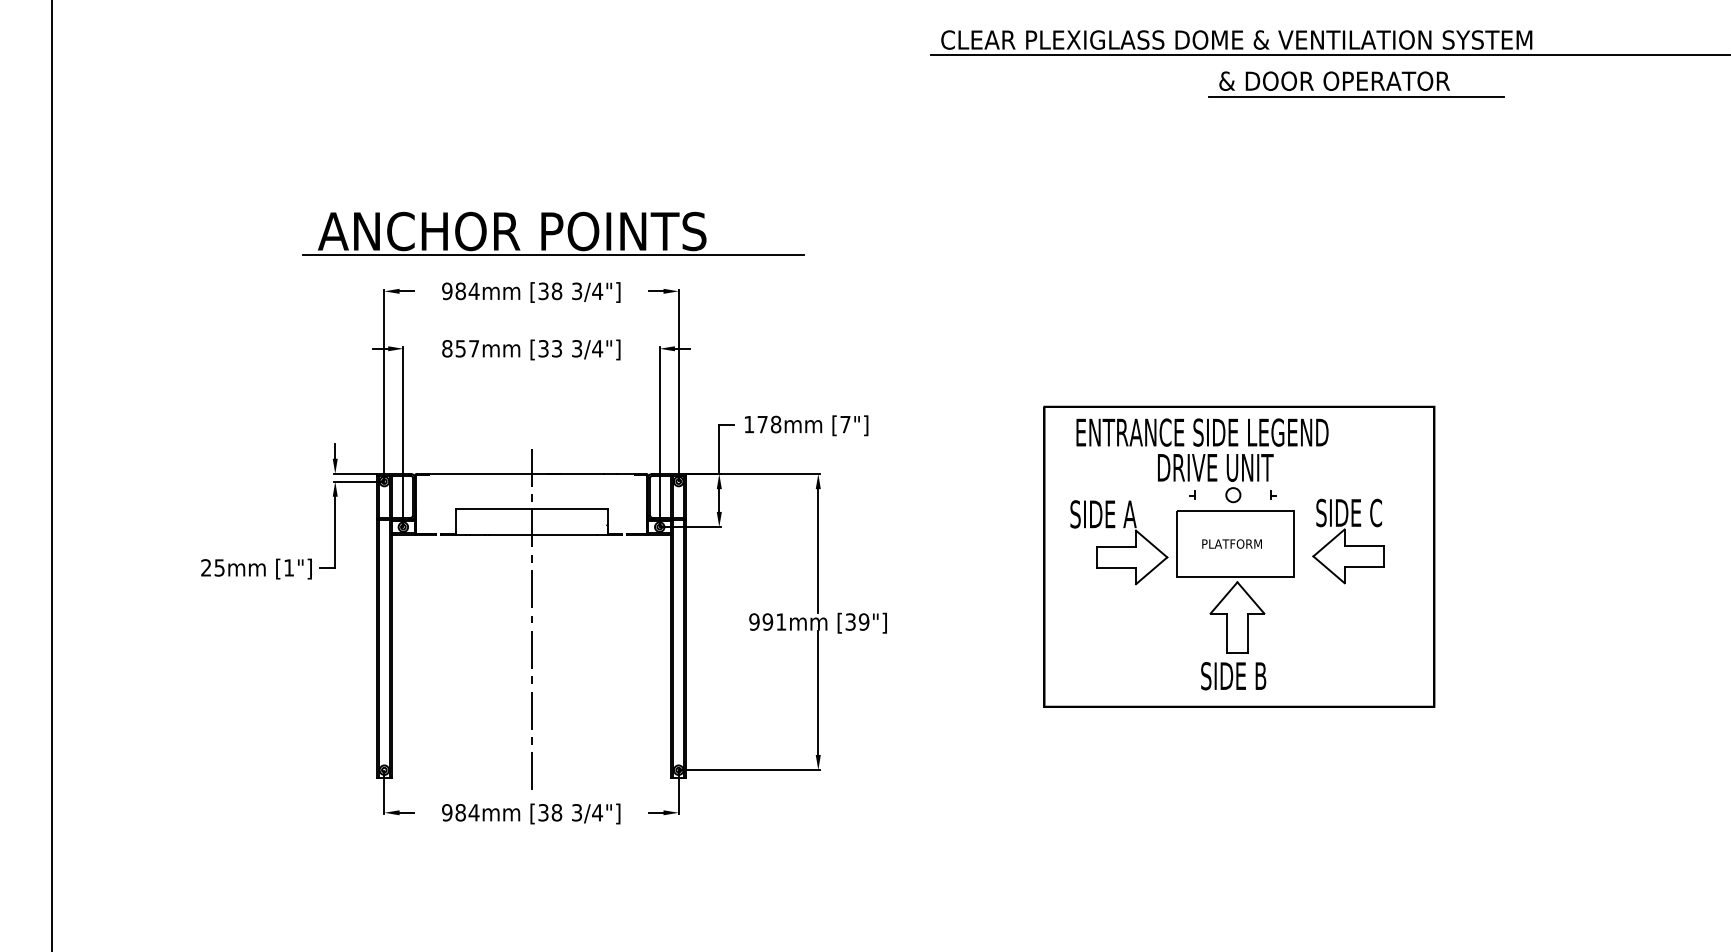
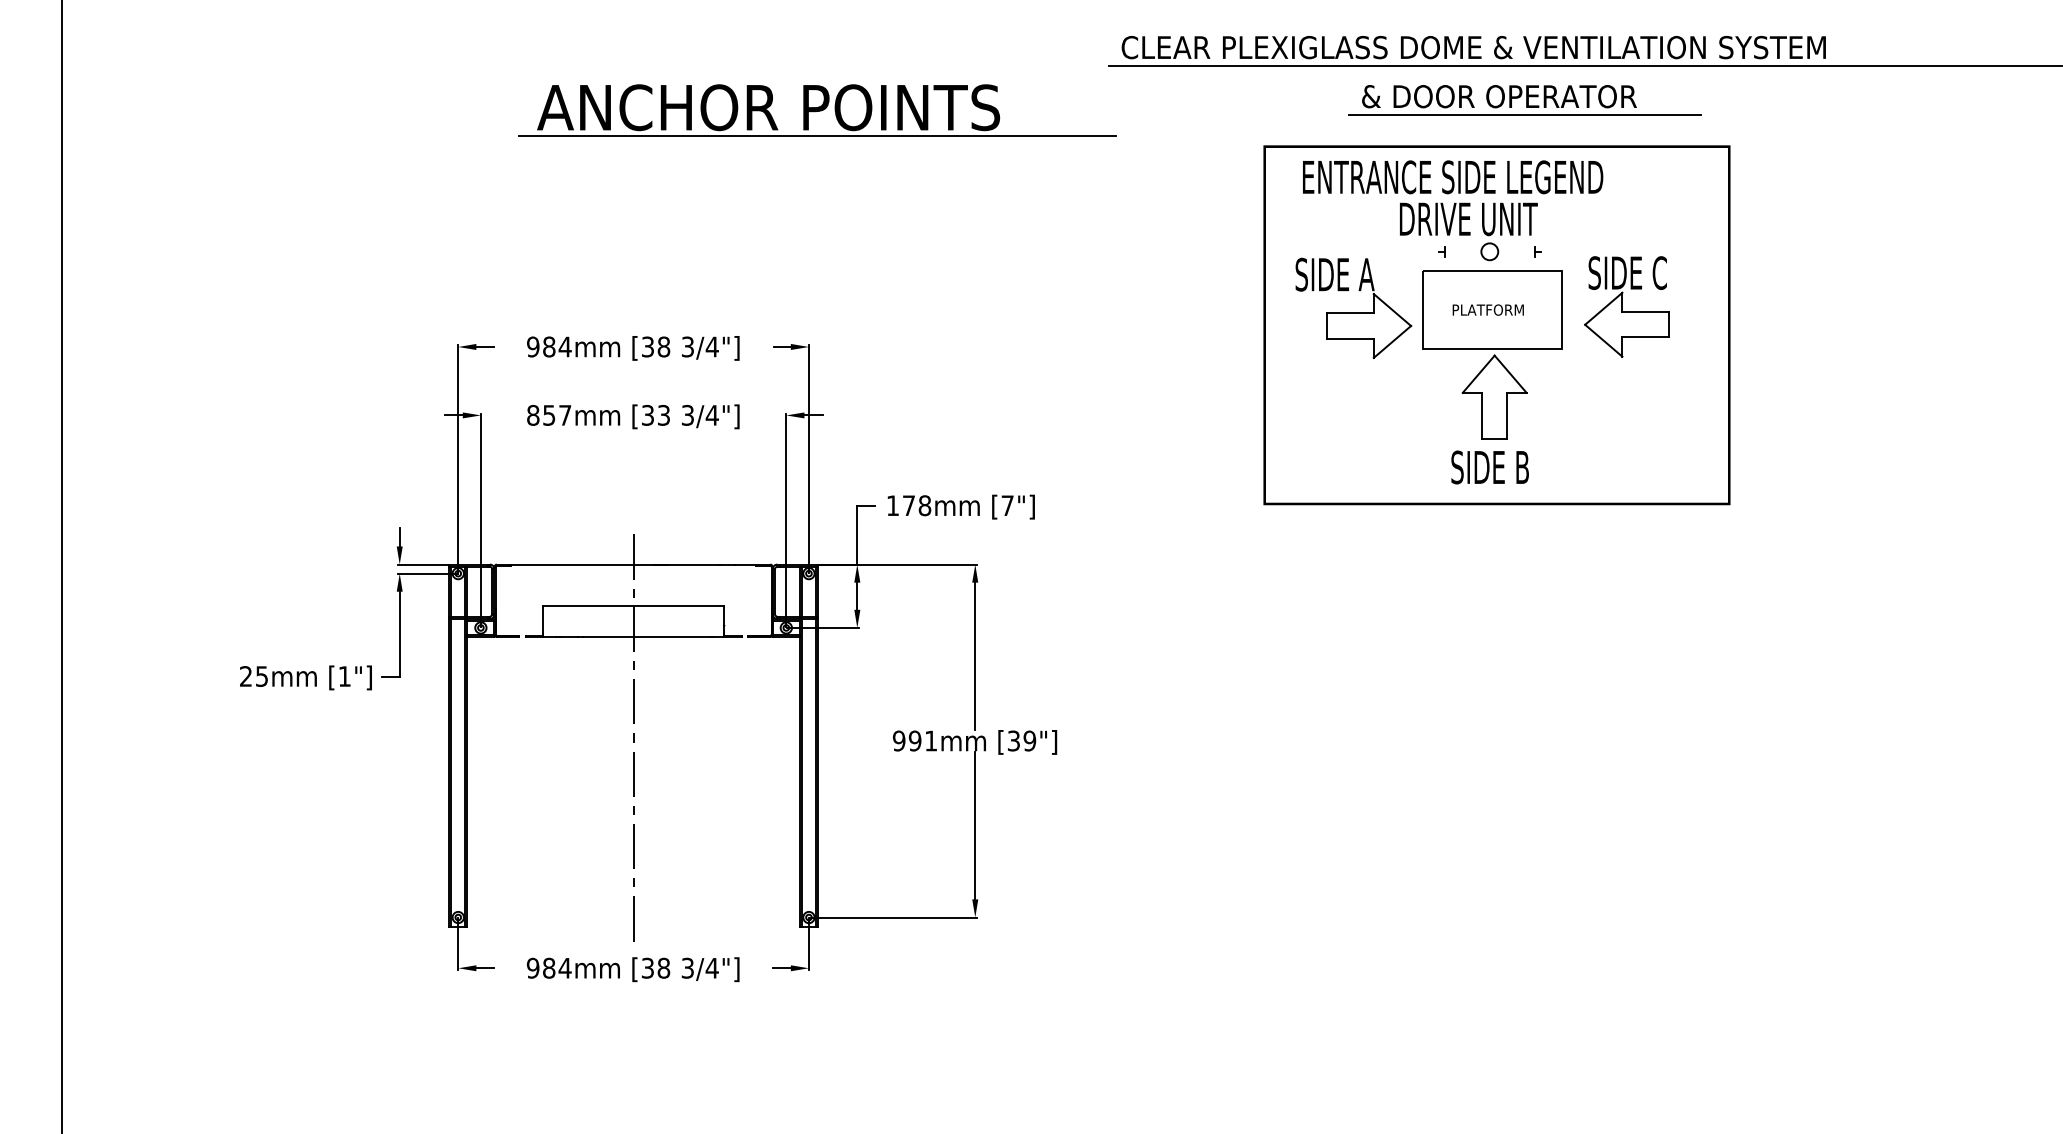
part: (1355, 84) -> (1524, 100), moved
part: (553, 233) -> (817, 110), moved
part: (1238, 556) -> (1496, 325), moved

